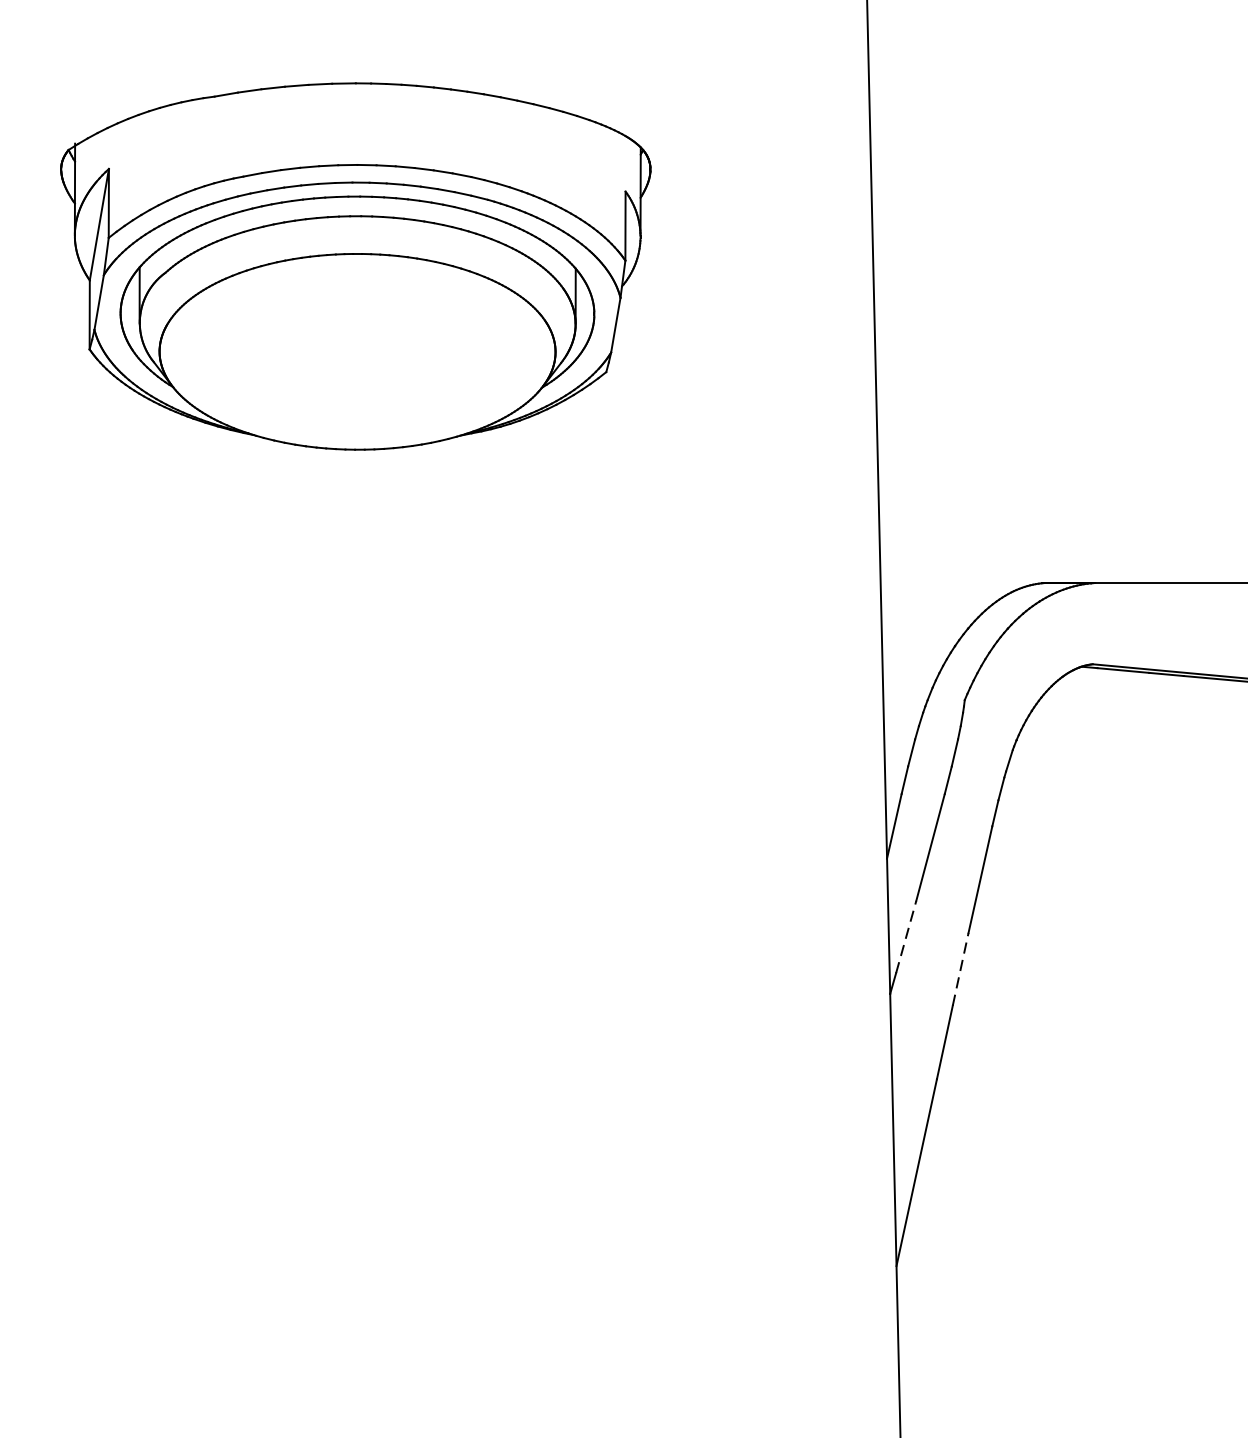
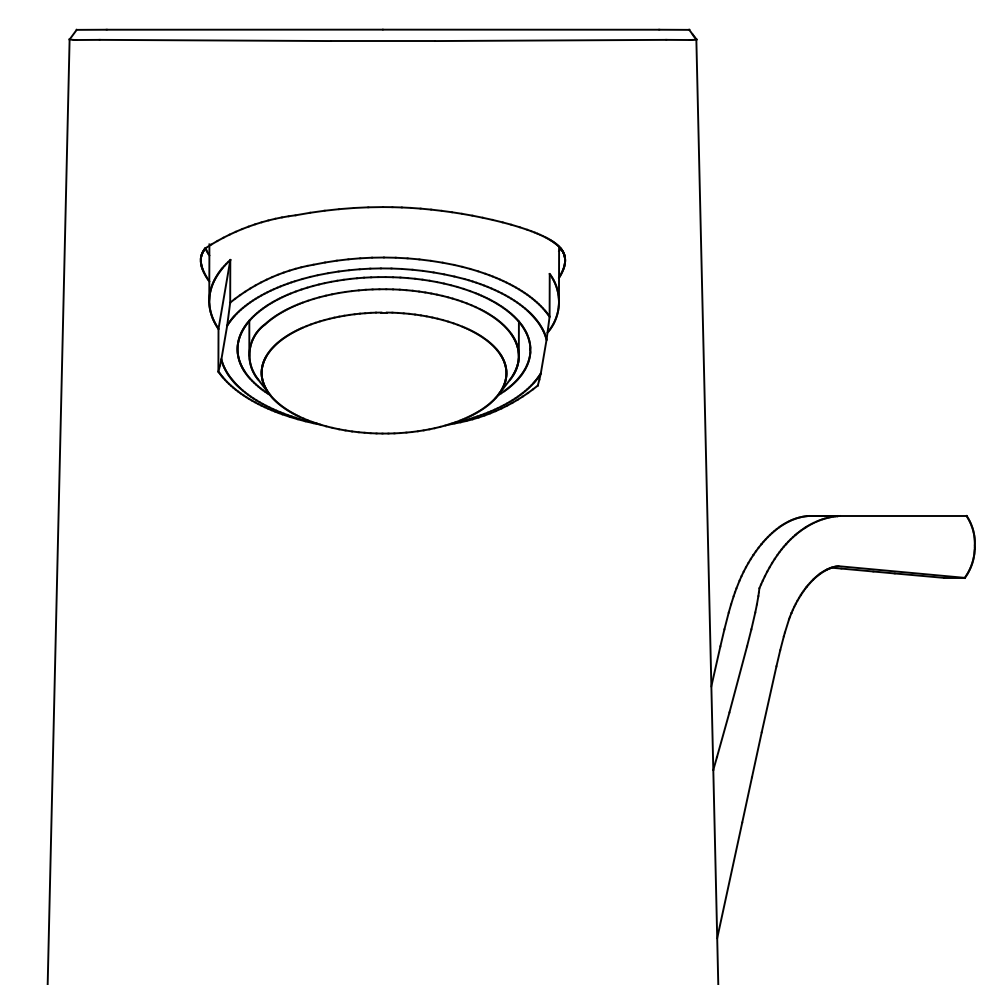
line: (906, 936) -> (723, 734), dashed -> solid
line: (960, 968) -> (756, 754), dashed -> solid

